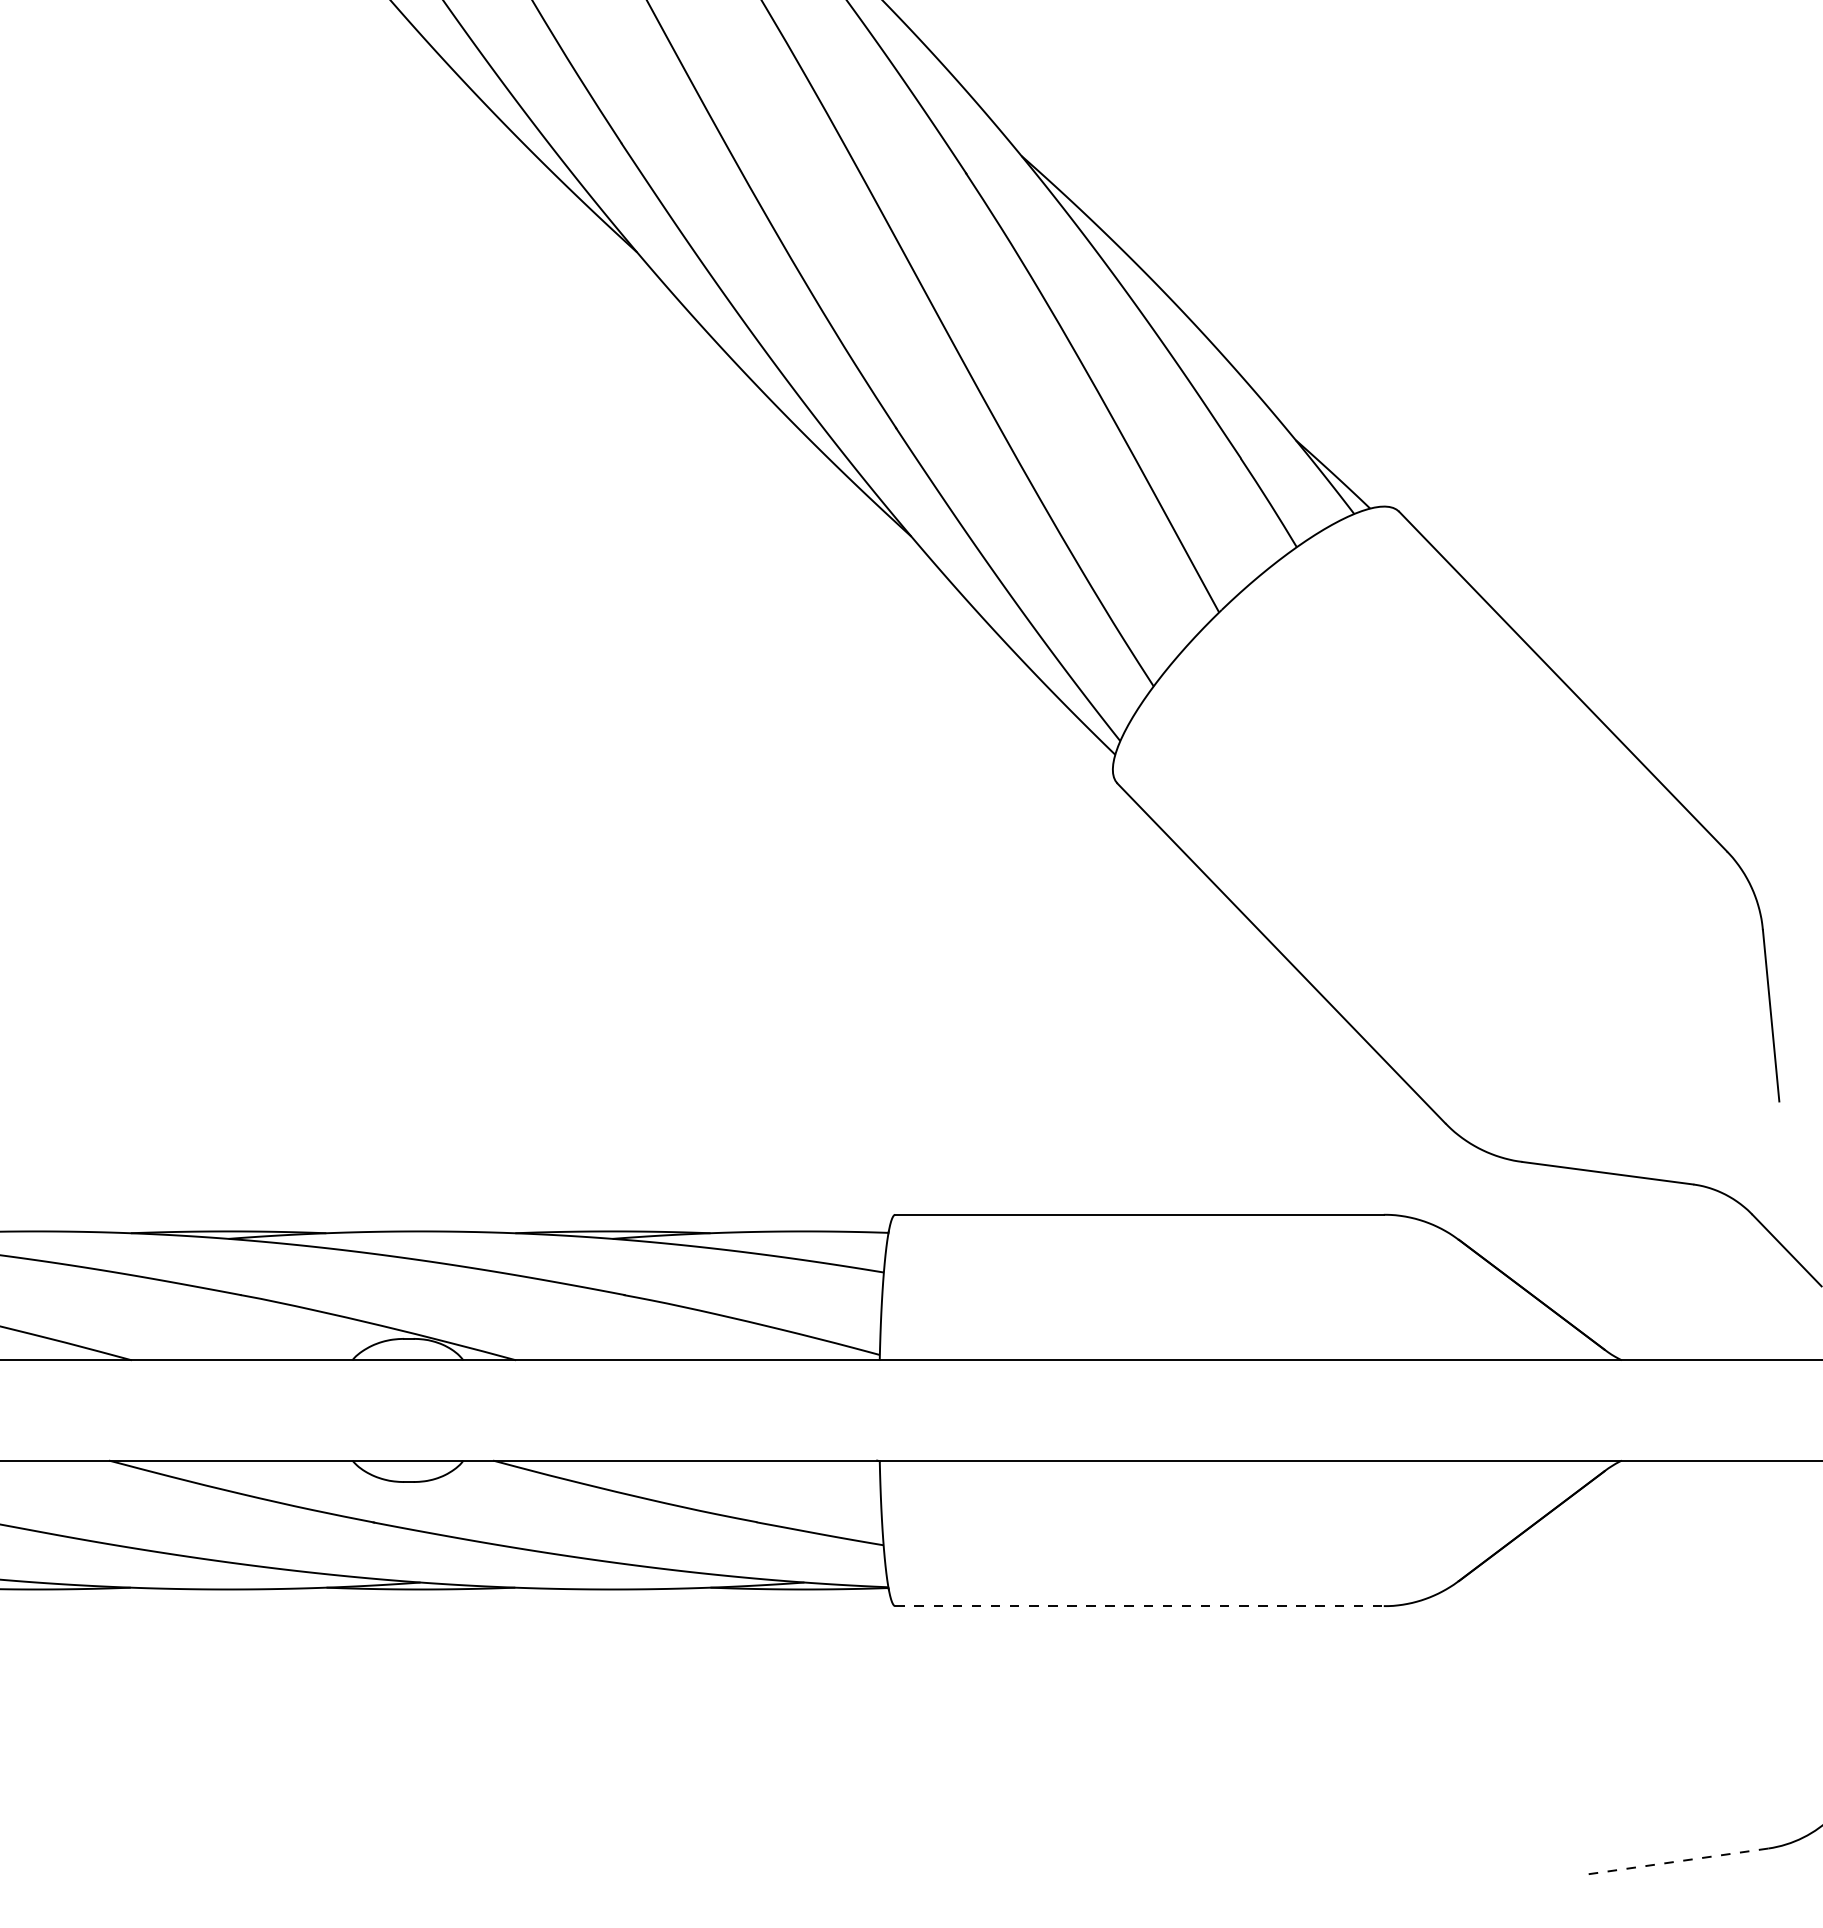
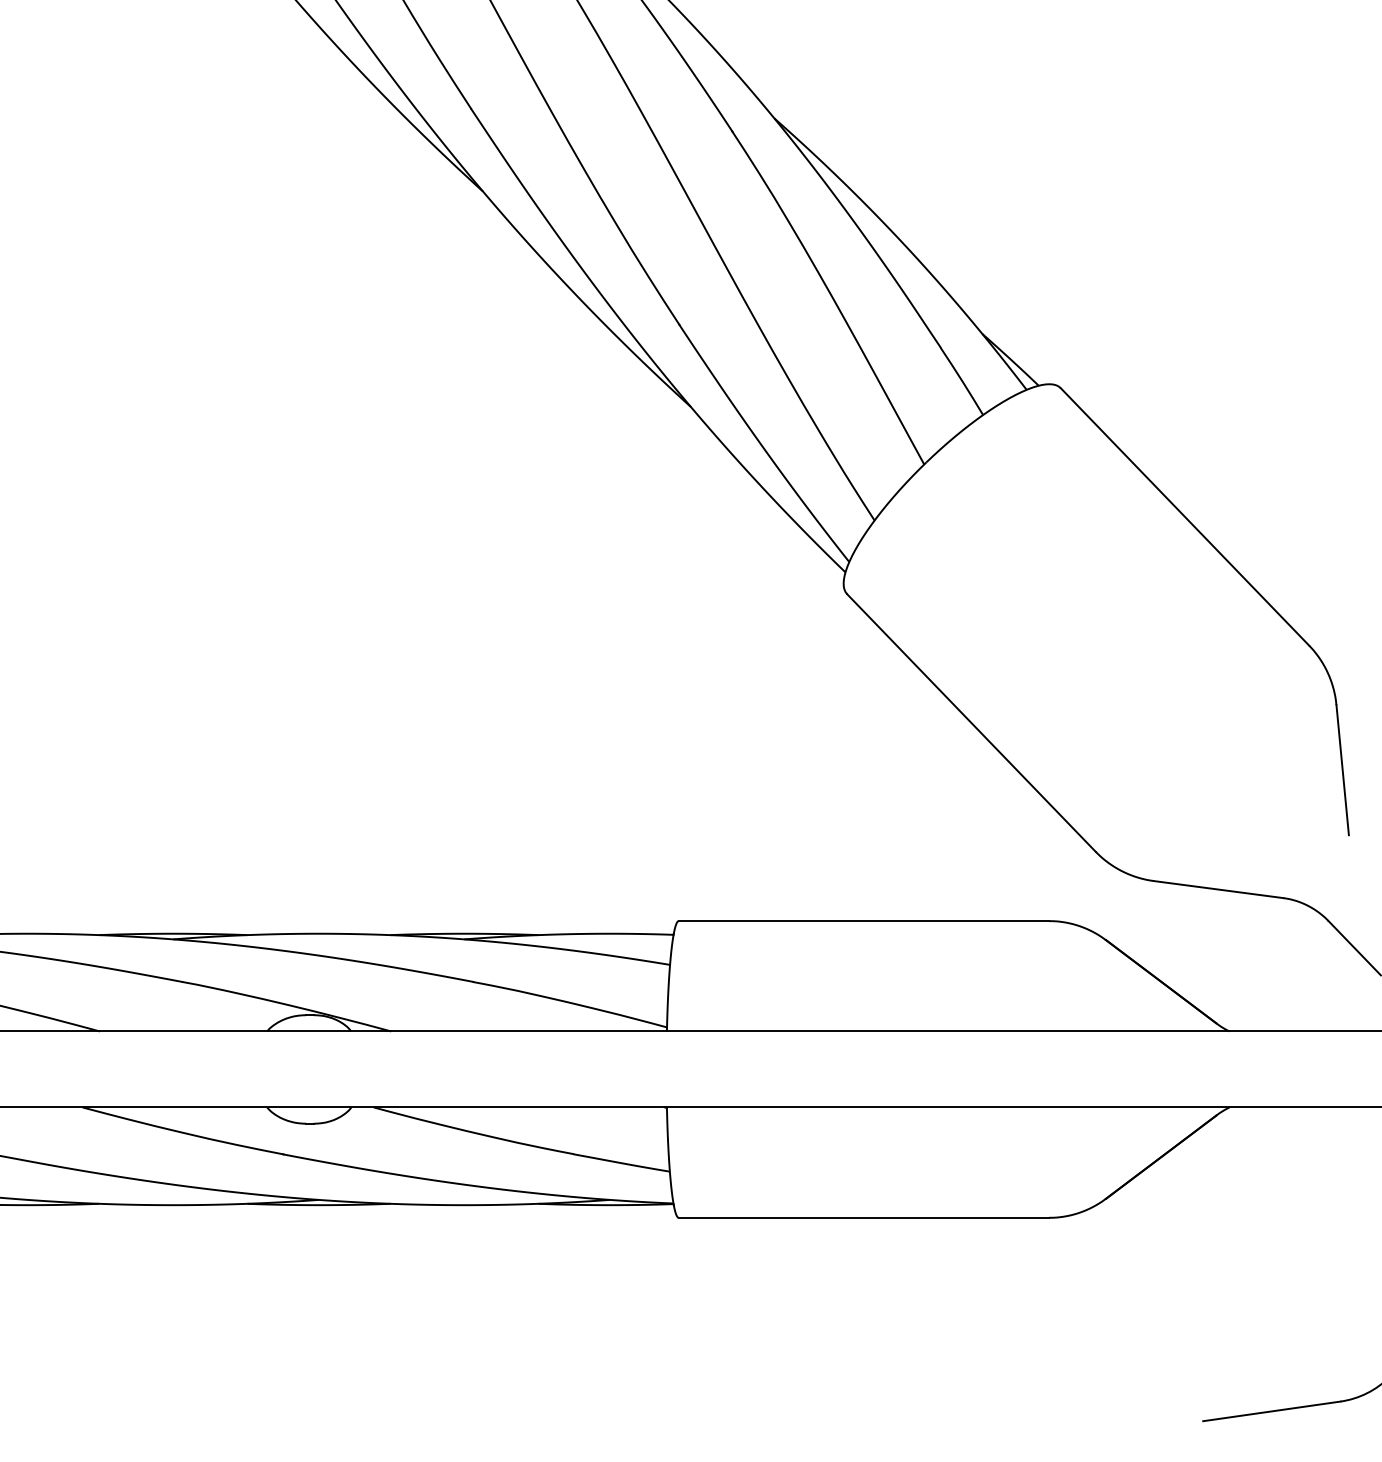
line: (1140, 1606) -> (864, 1218), dashed -> solid
line: (1677, 1861) -> (1271, 1411), dashed -> solid

